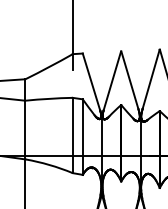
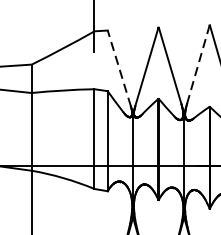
line: (151, 79) -> (198, 64), solid -> dashed
line: (91, 81) -> (119, 67), solid -> dashed

